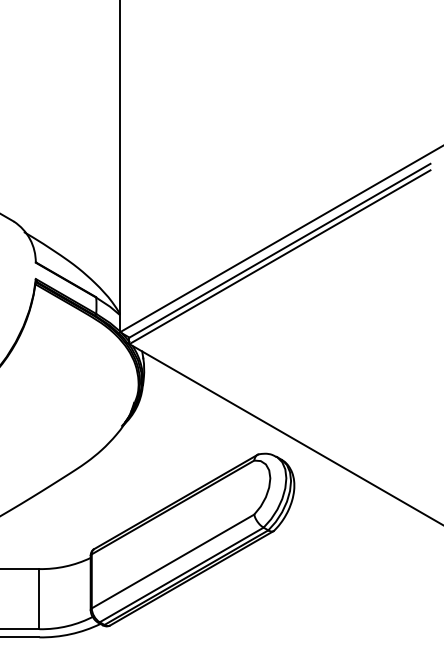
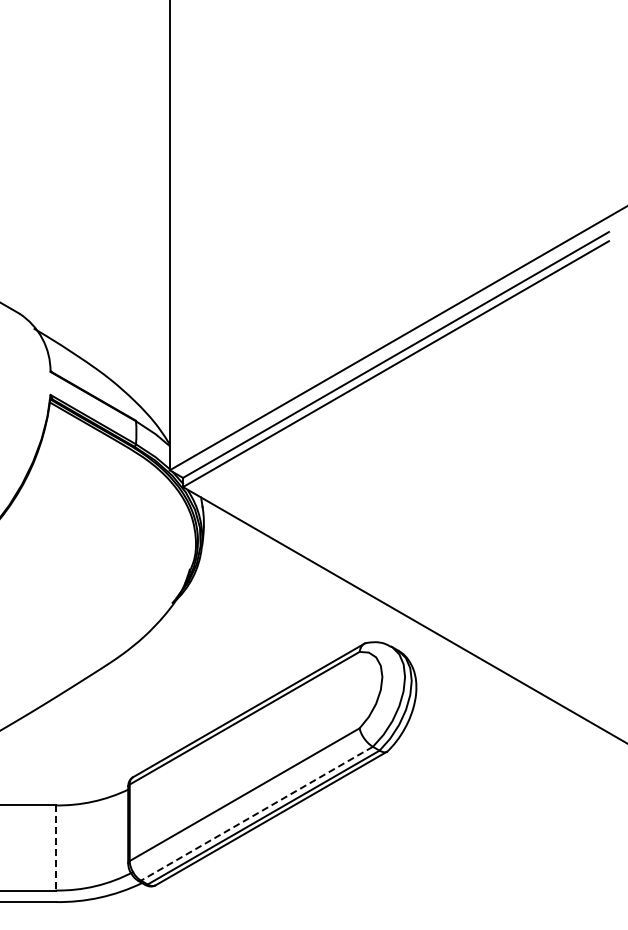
line: (182, 574) -> (257, 813), solid -> dashed
line: (39, 598) -> (55, 847), solid -> dashed

